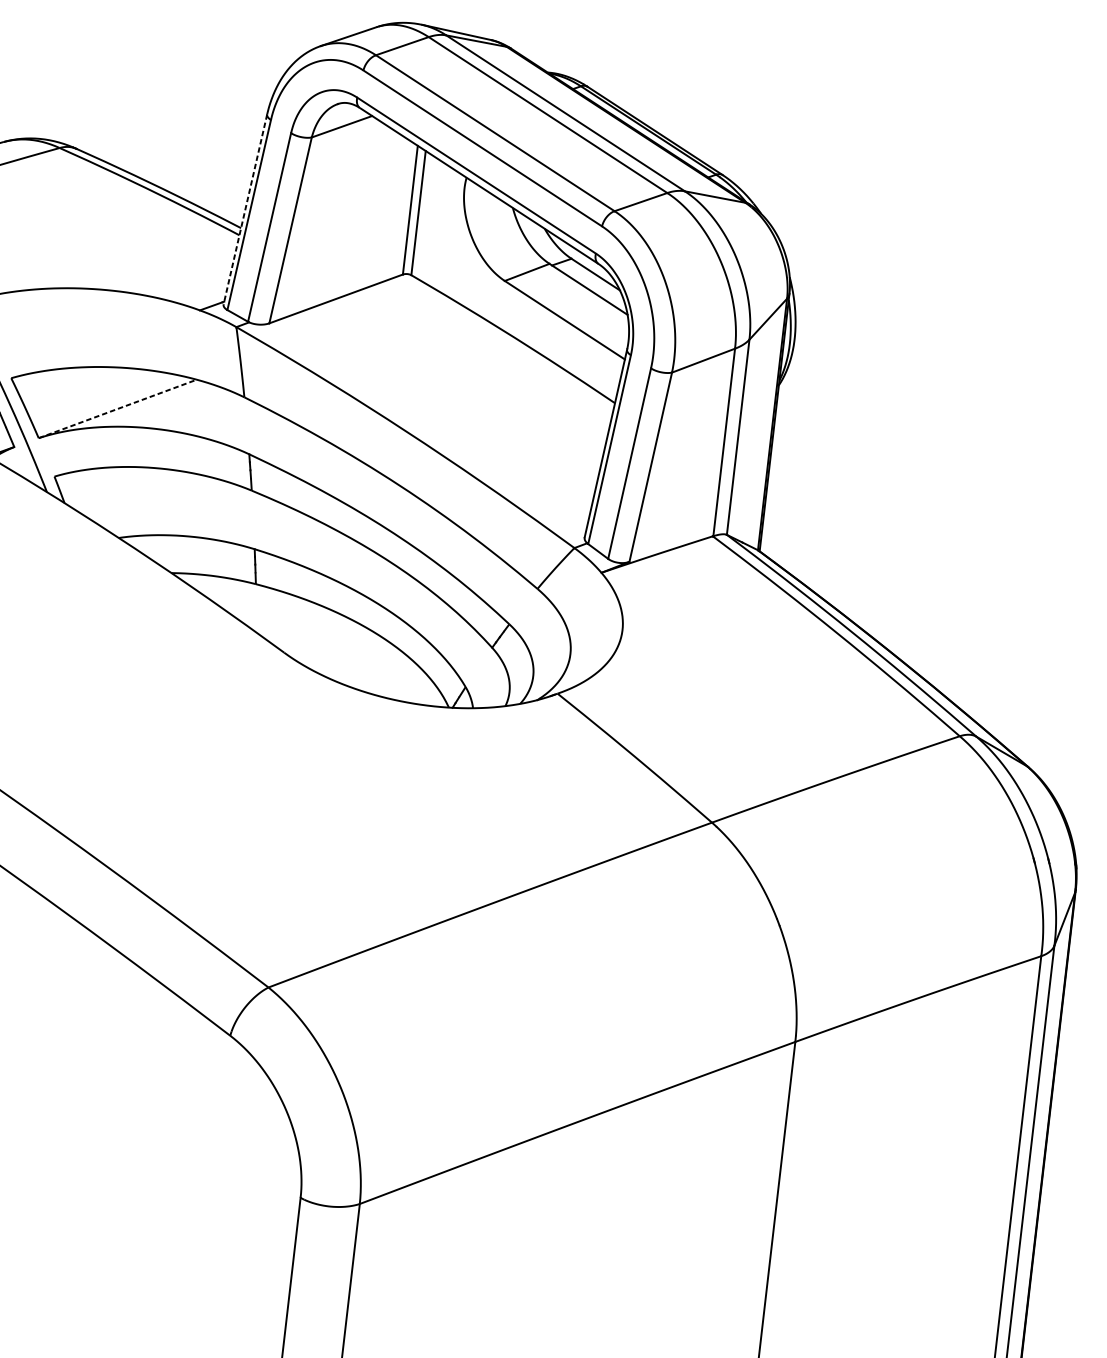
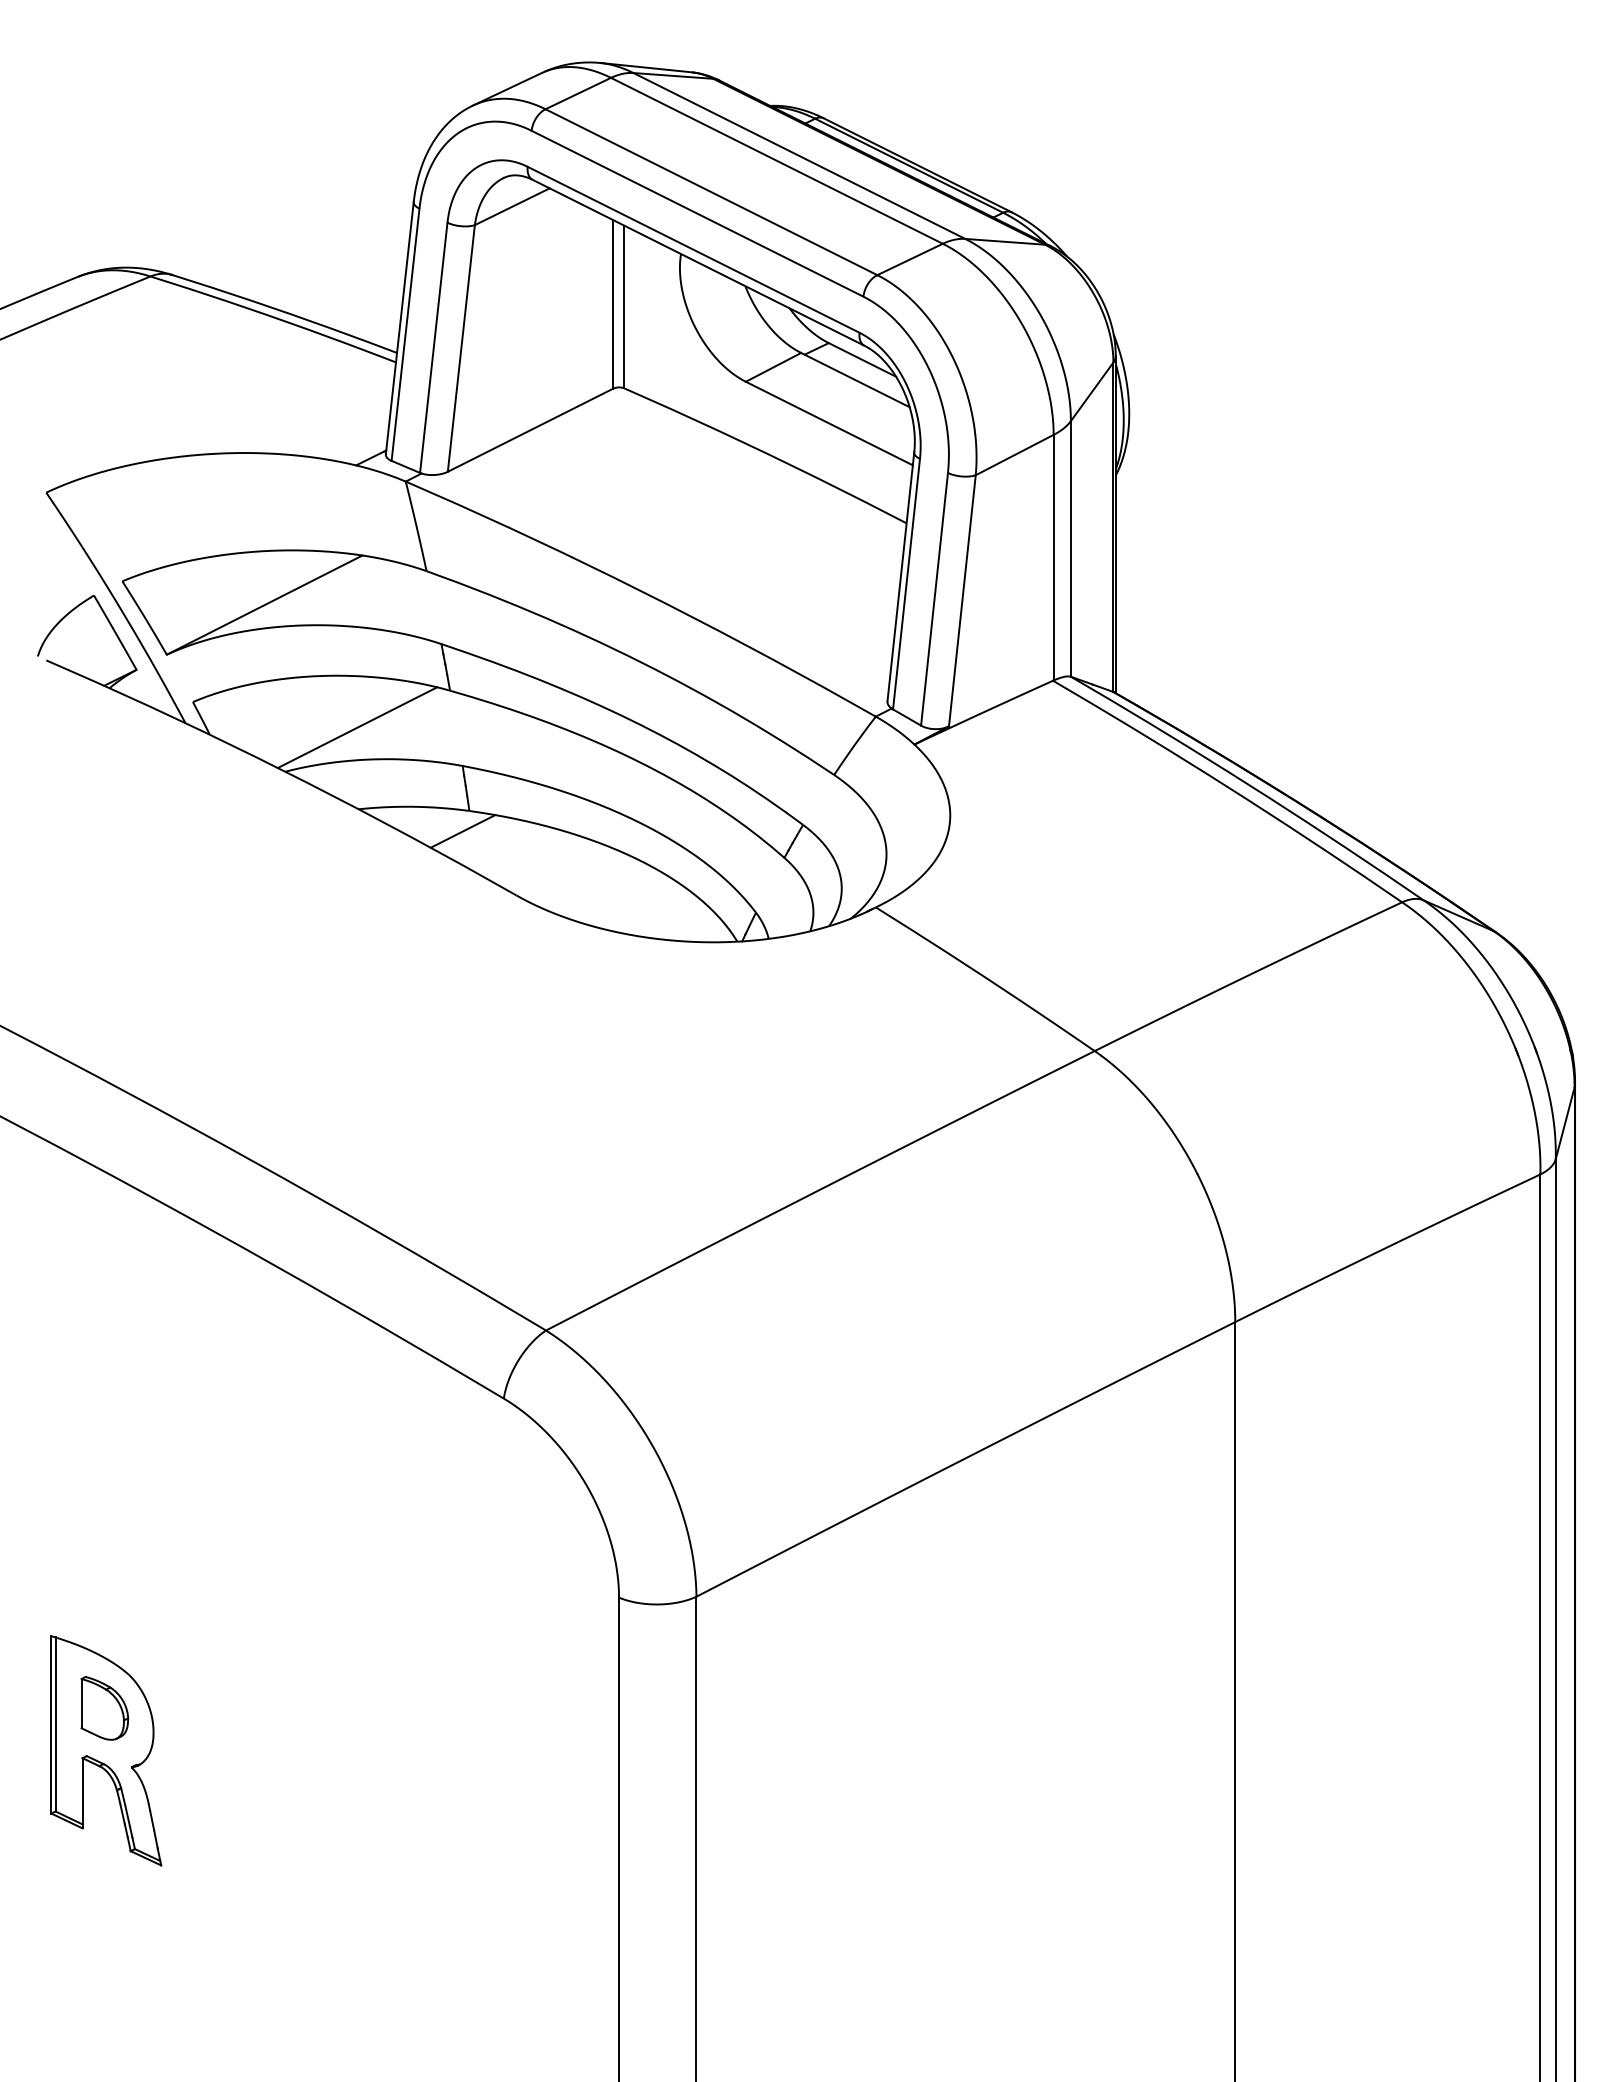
line: (245, 209) -> (399, 328), dashed -> solid
line: (117, 409) -> (264, 605), dashed -> solid
line: (177, 510) -> (357, 727), added
line: (248, 599) -> (462, 831), added

